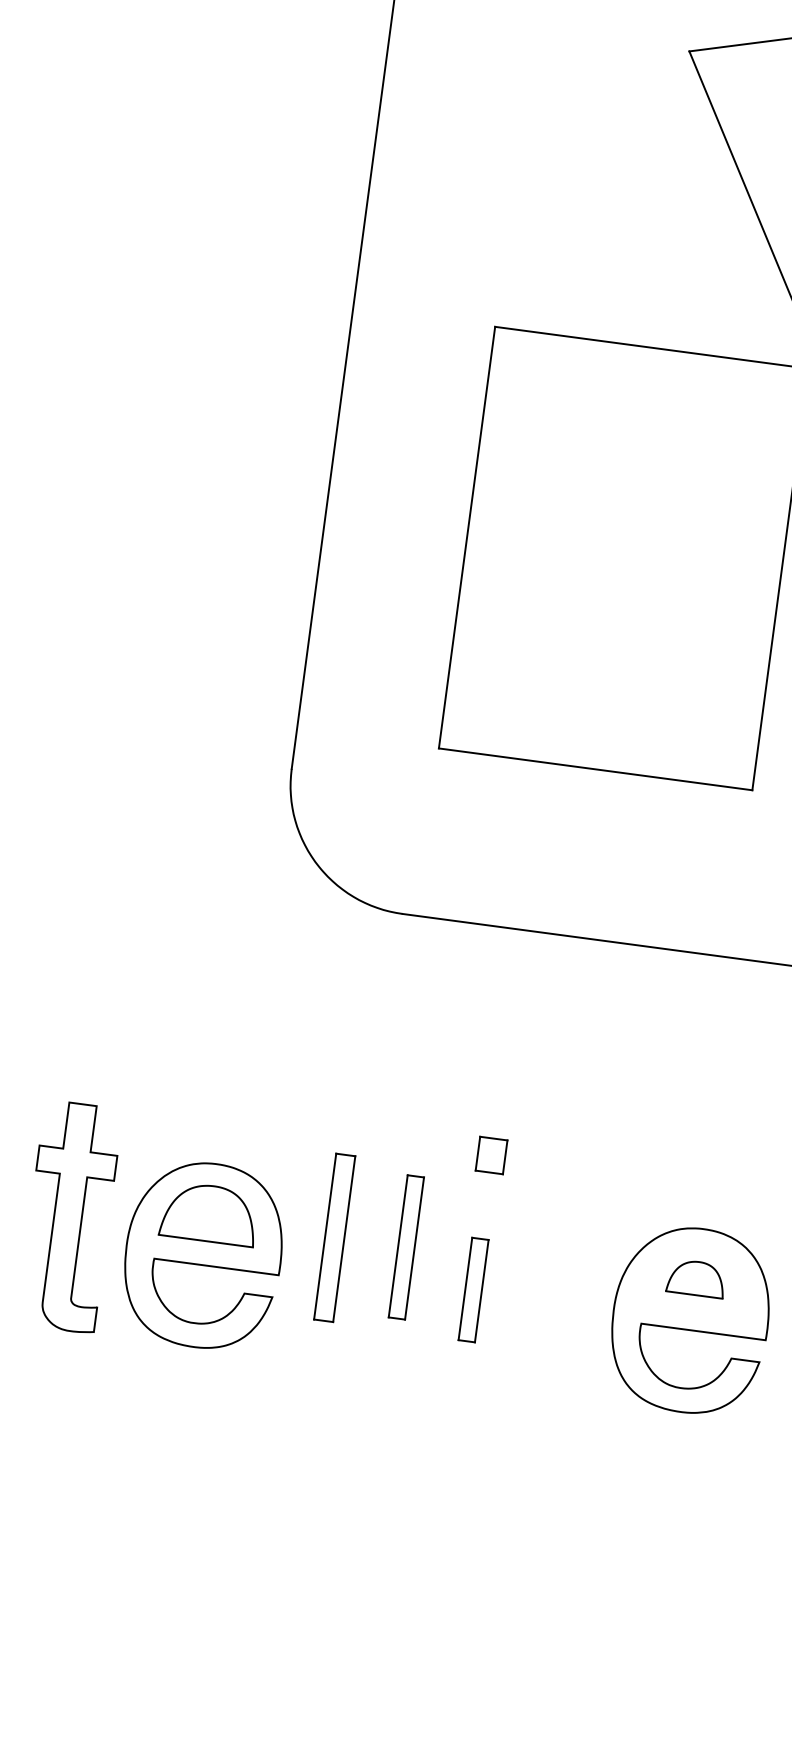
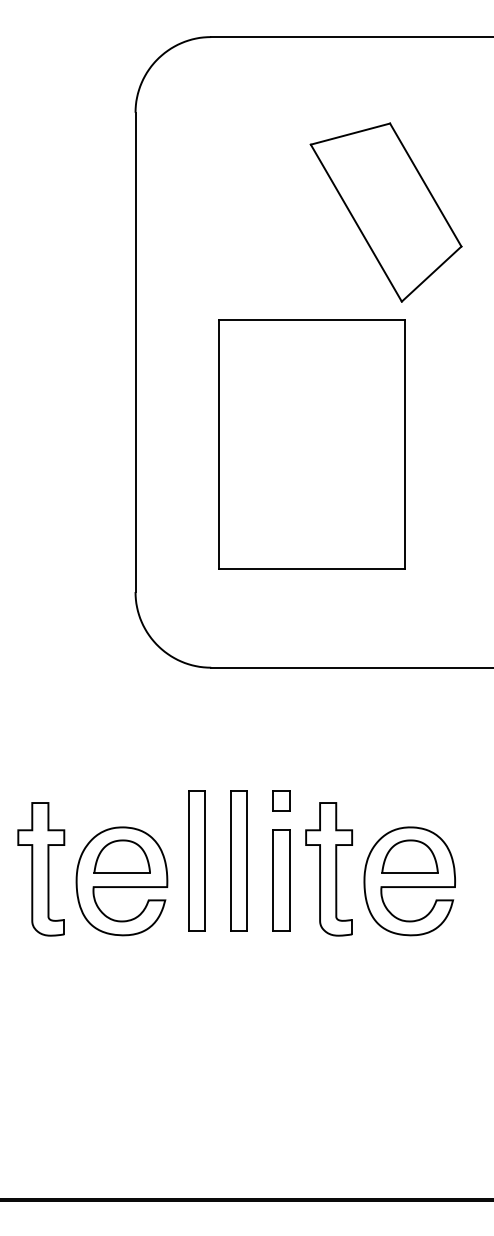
part: (334, 1236) -> (196, 860), size x1.43
part: (405, 1246) -> (238, 860), size x1.67
part: (695, 1278) -> (409, 856), size x1.67
part: (557, 1282) -> (329, 869), added
part: (473, 1289) -> (281, 880), size x1.67

